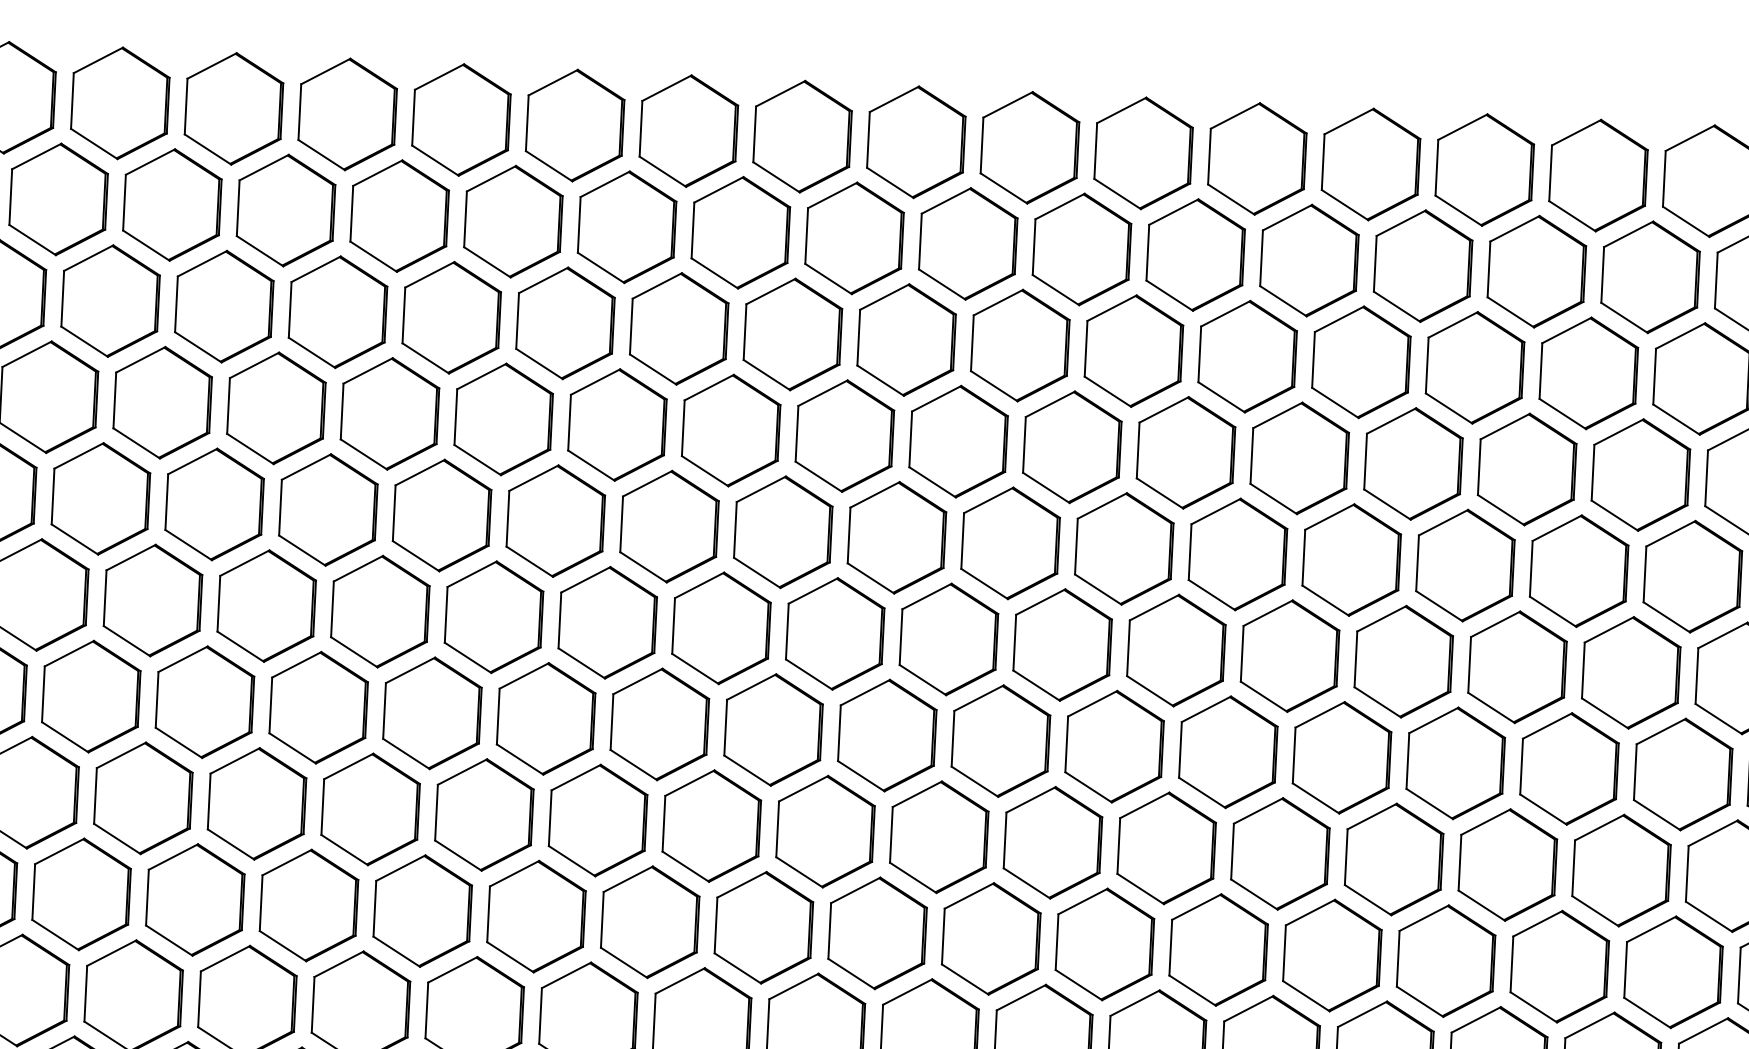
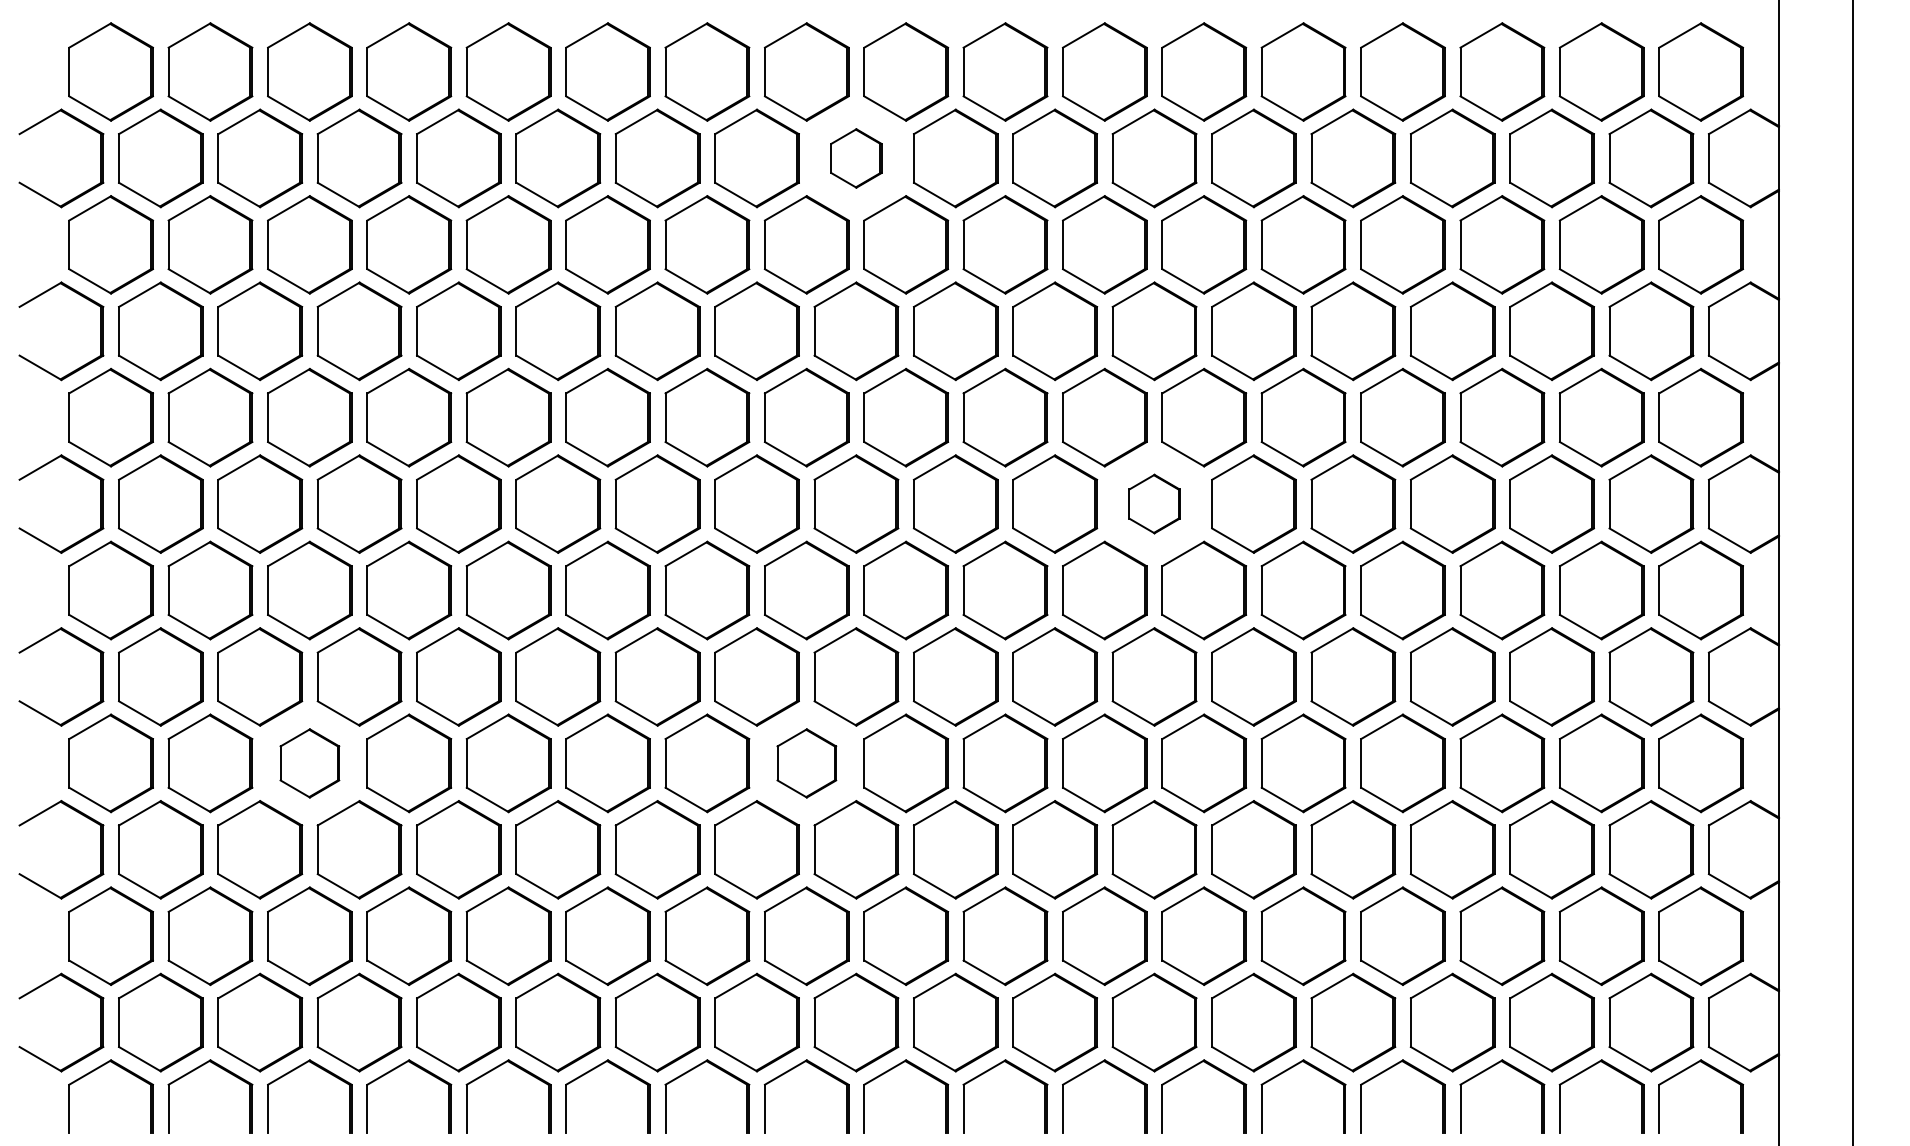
part: (854, 238) -> (856, 158), size x0.6
part: (1176, 649) -> (1154, 503), size x0.6
part: (194, 900) -> (309, 763), size x0.7
part: (763, 927) -> (806, 763), size x0.7

